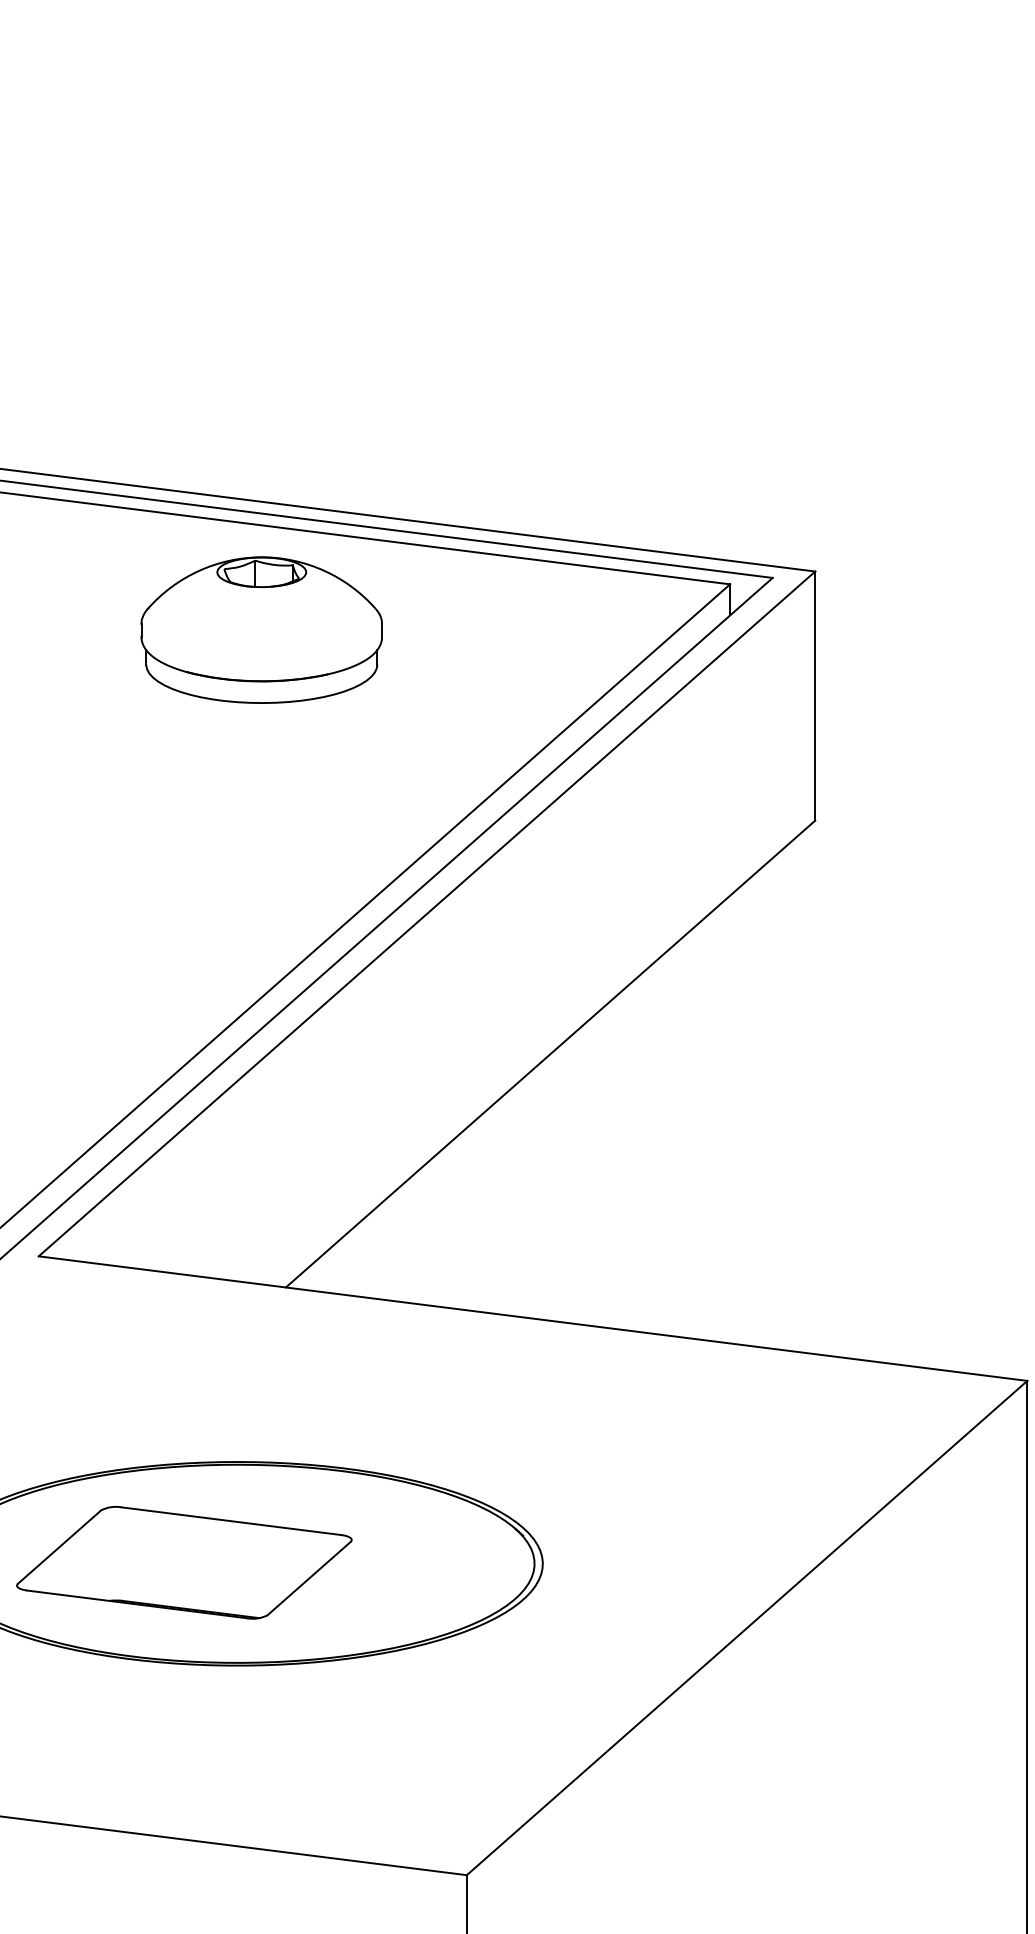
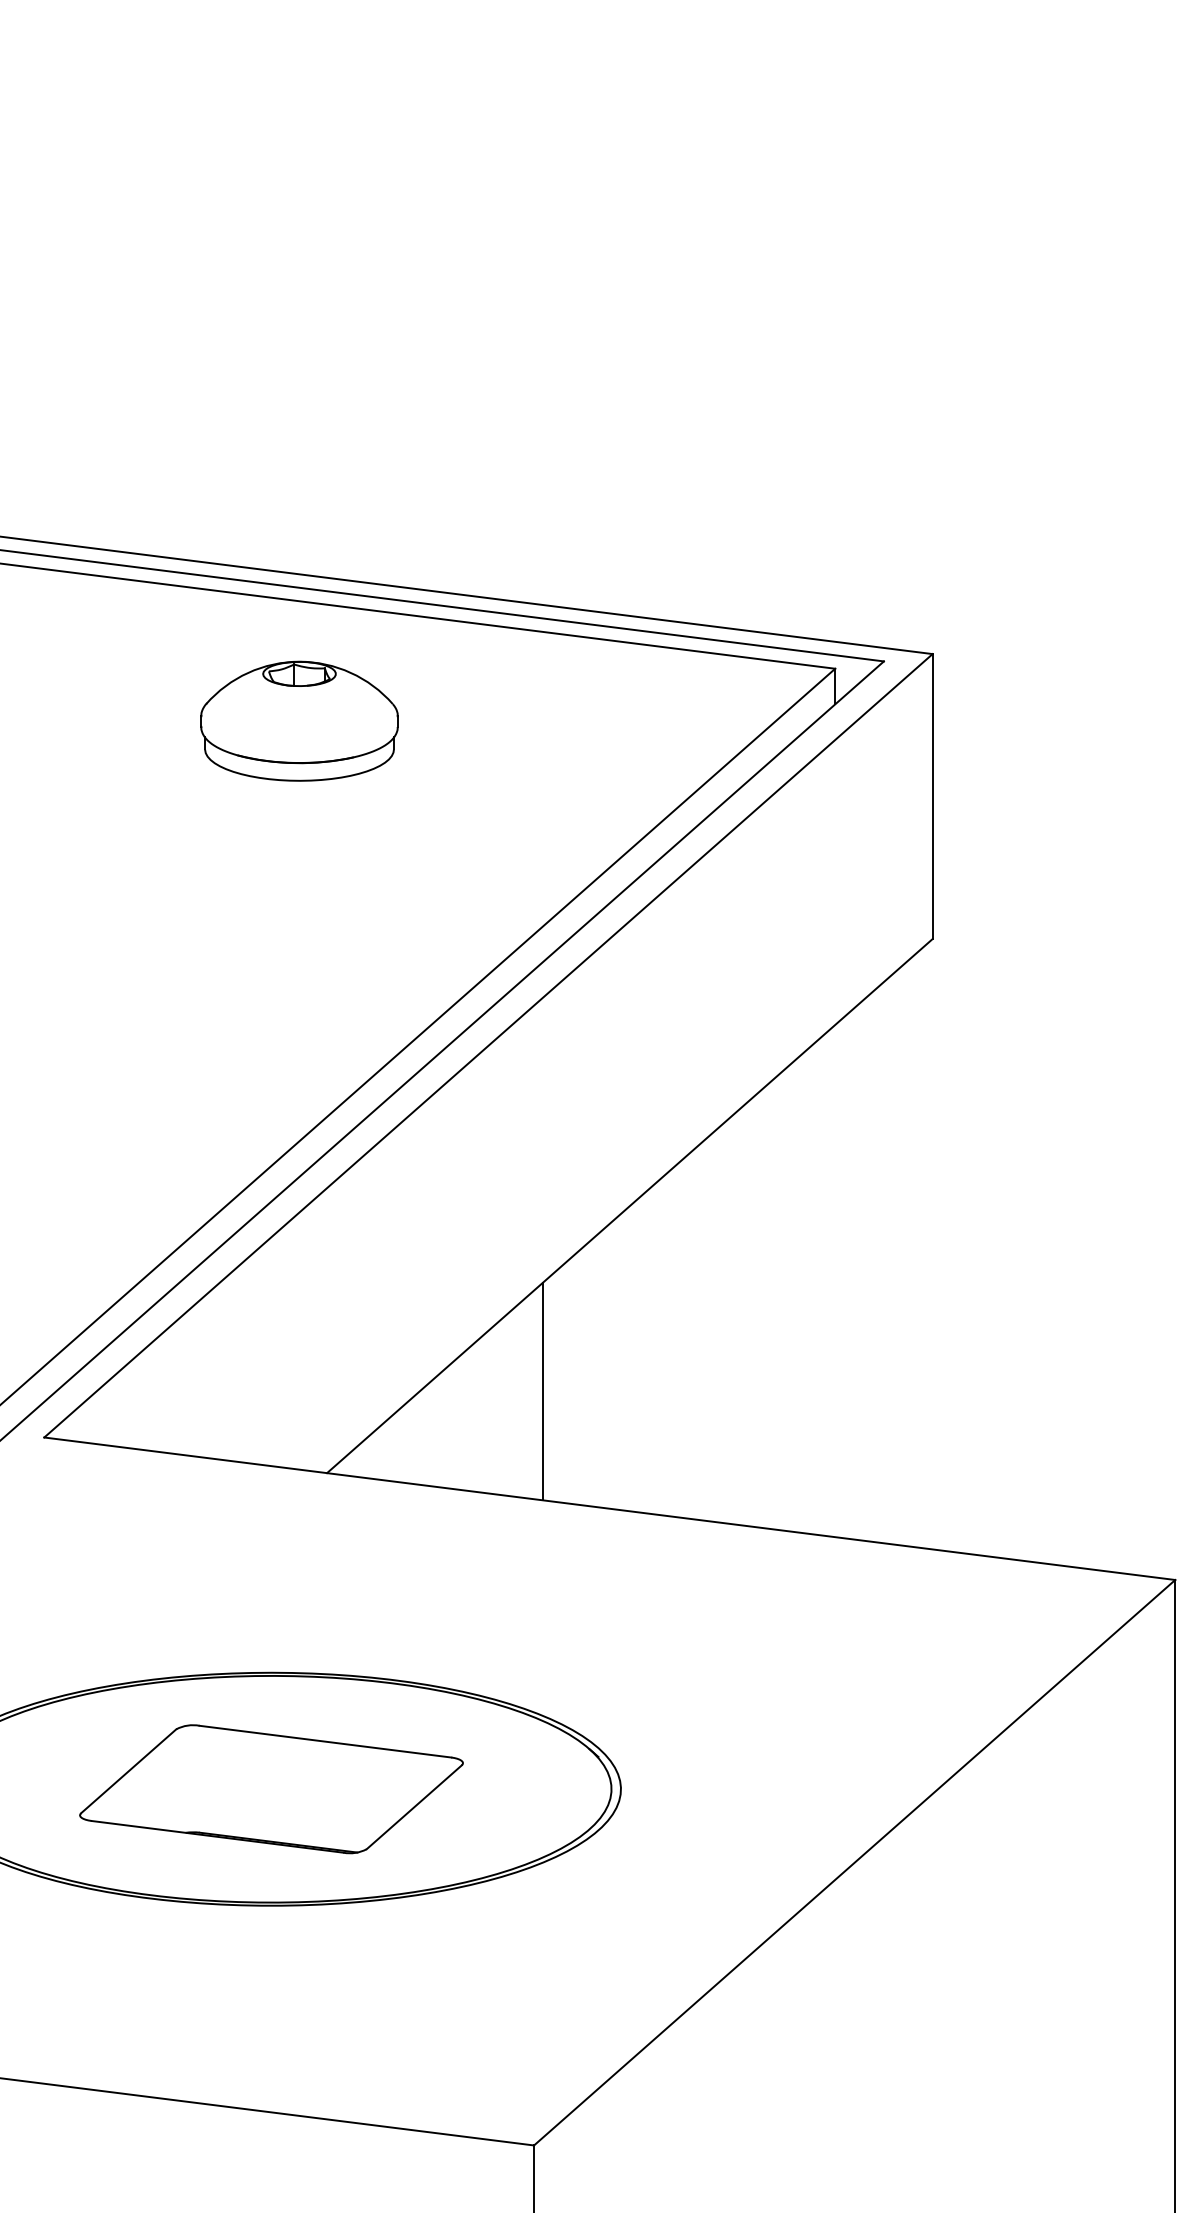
part: (261, 630) -> (299, 721), size x0.71
line: (474, 1215) -> (542, 1390), added
part: (184, 1562) -> (271, 1788), moved

